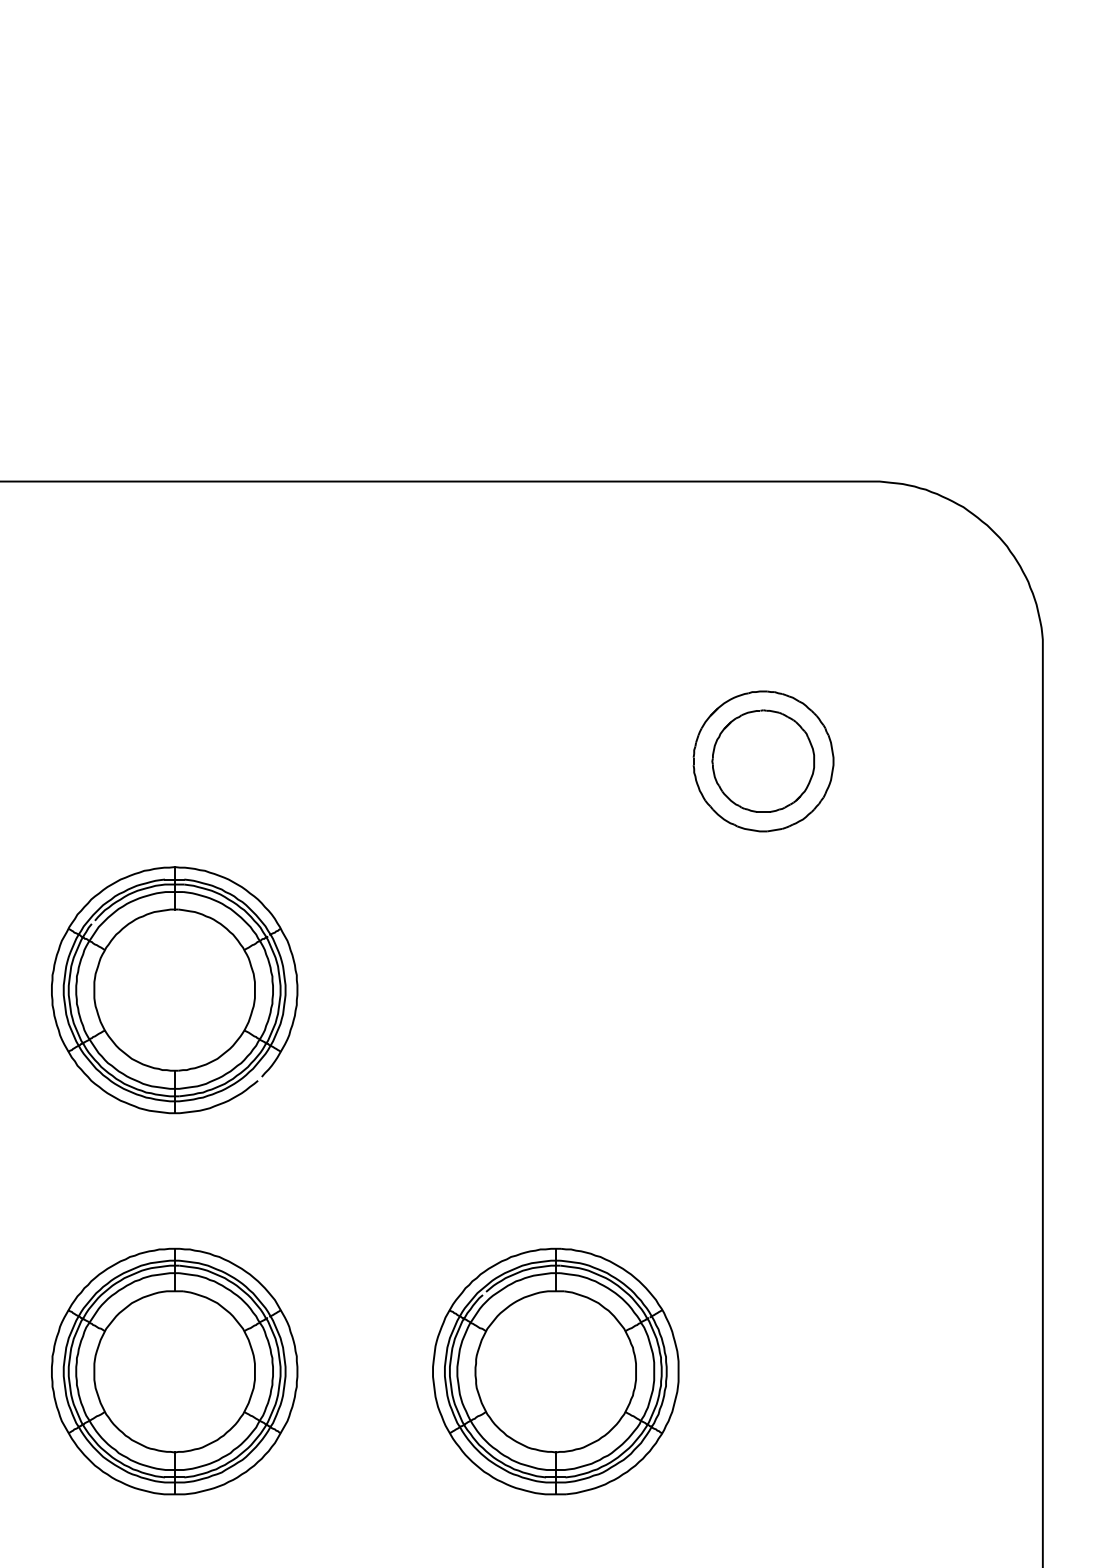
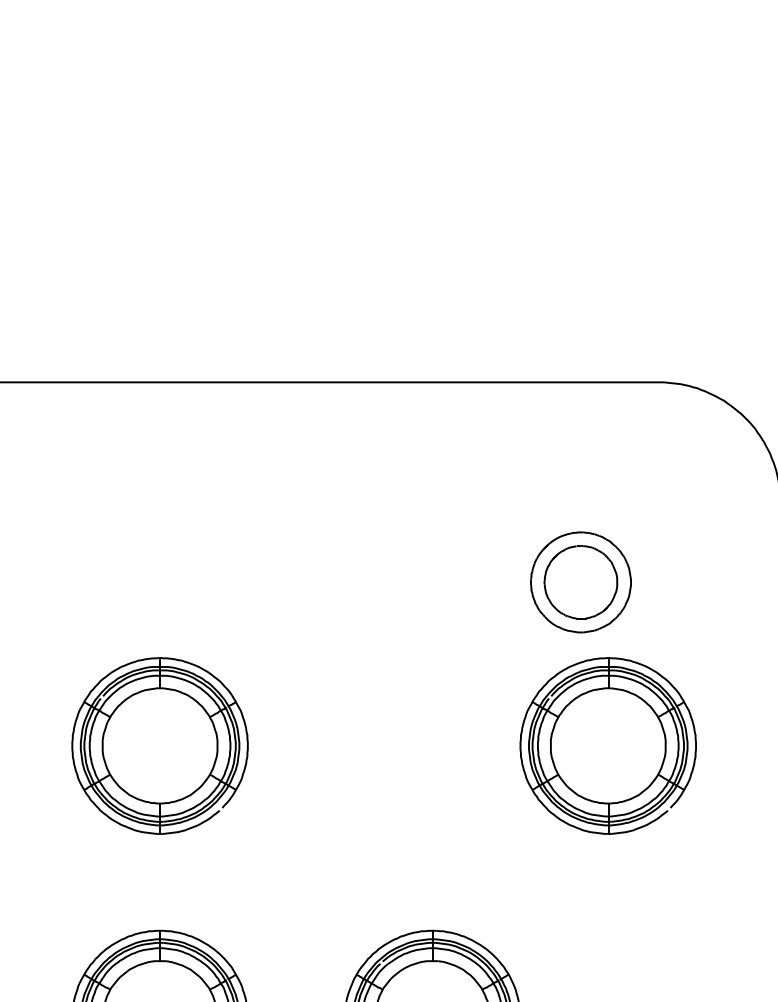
part: (801, 990) -> (608, 746), added

